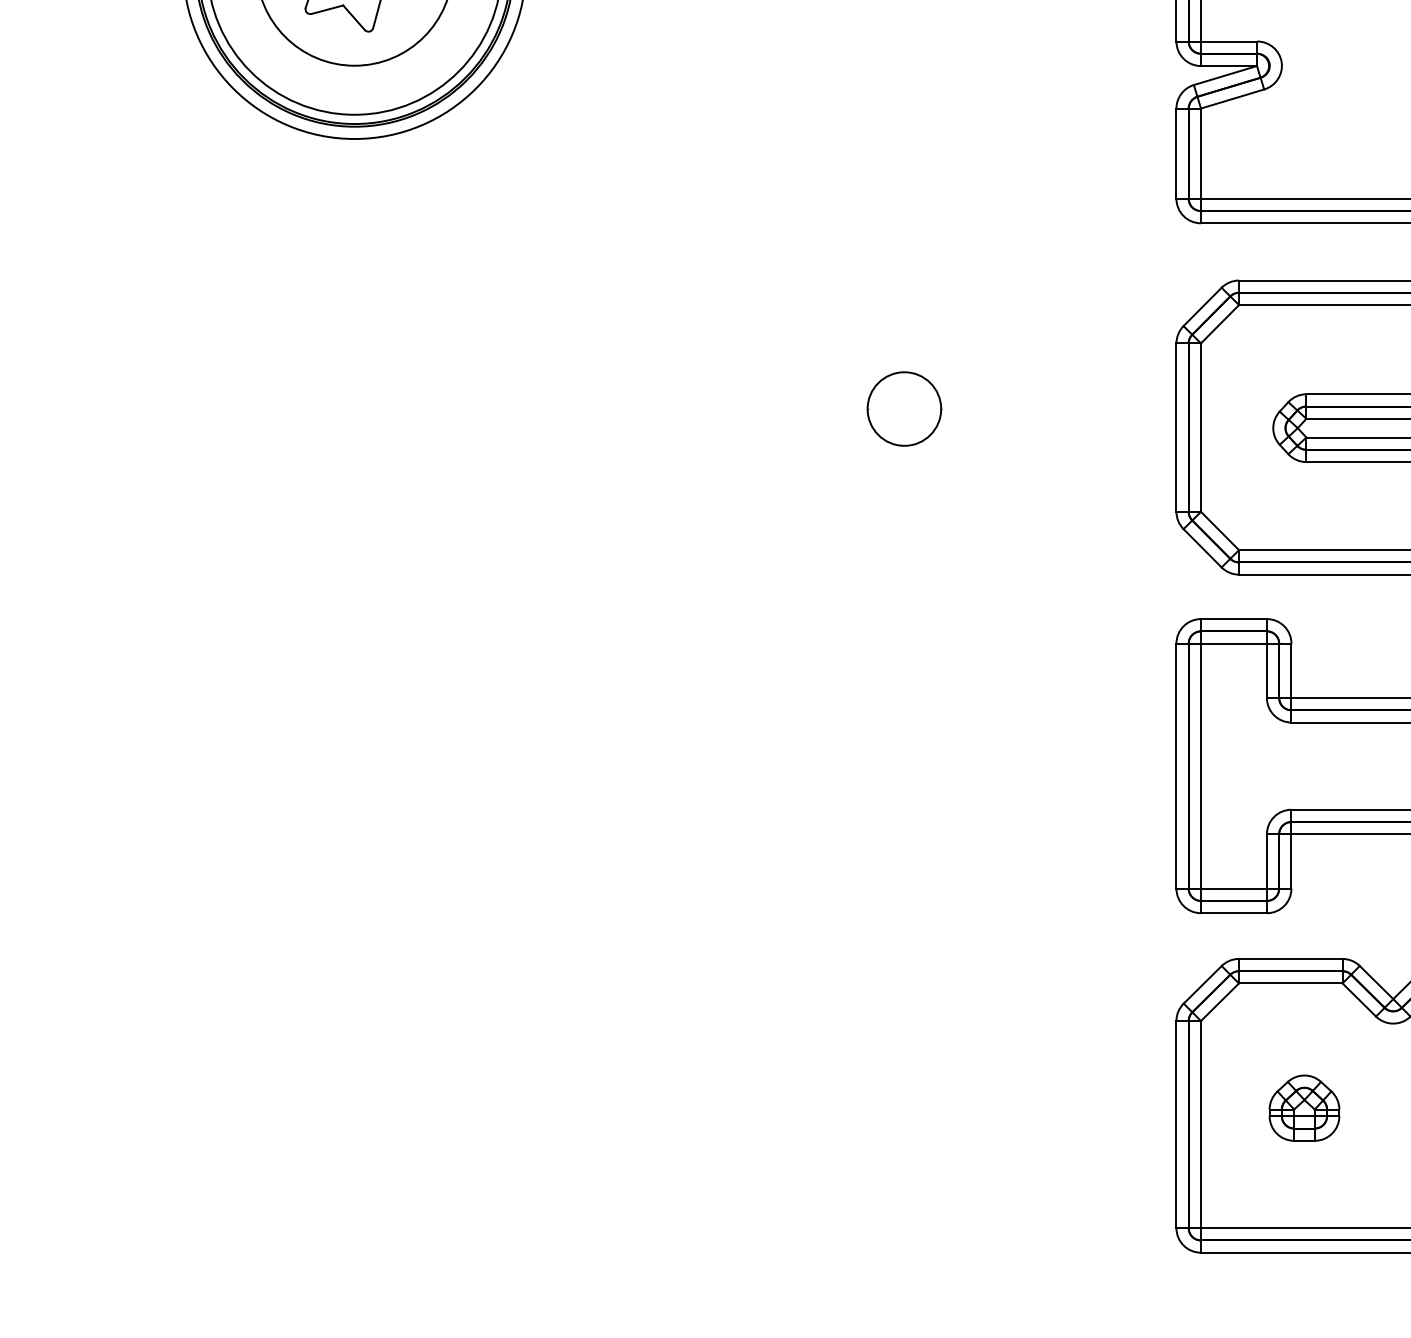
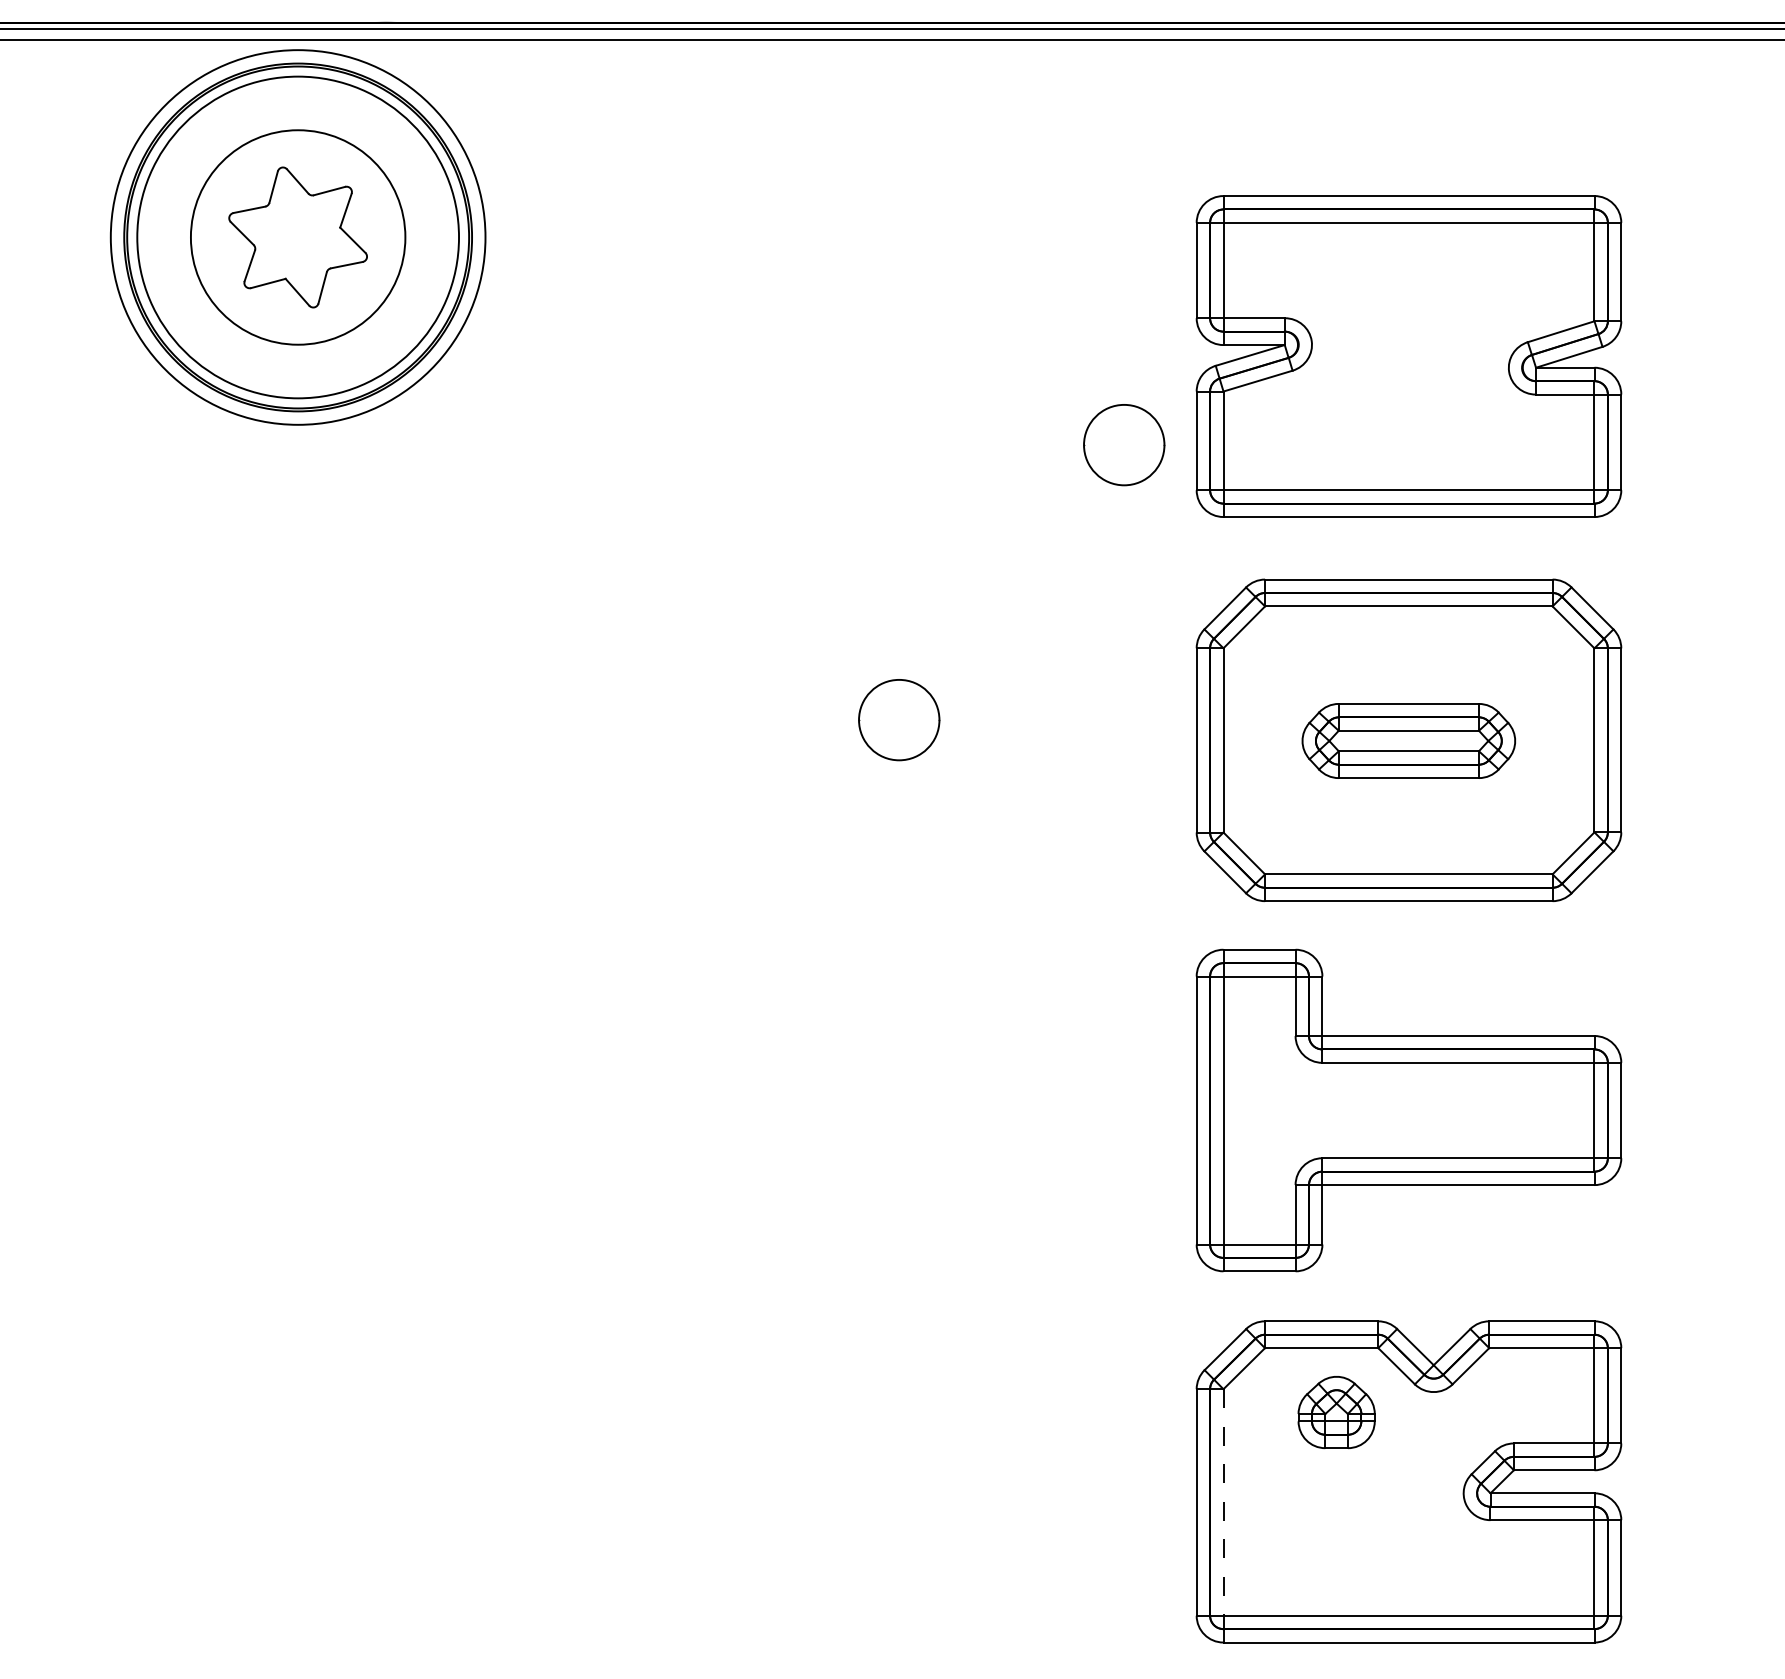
circle: (1110, 157) -> (1124, 445), added
part: (1304, 1108) -> (1336, 1412), moved
line: (1200, 1124) -> (1223, 1502), solid -> dashed

